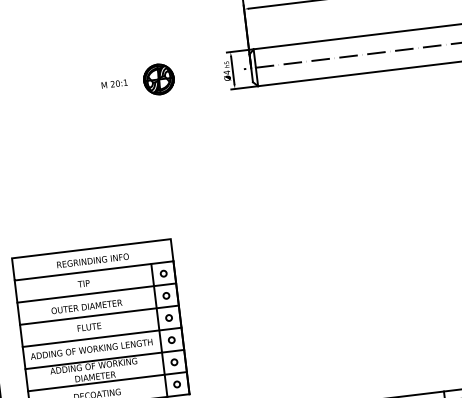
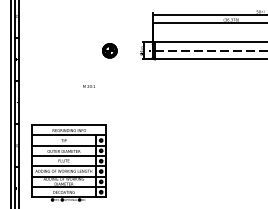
text: (113, 84) -> (88, 86), moved

